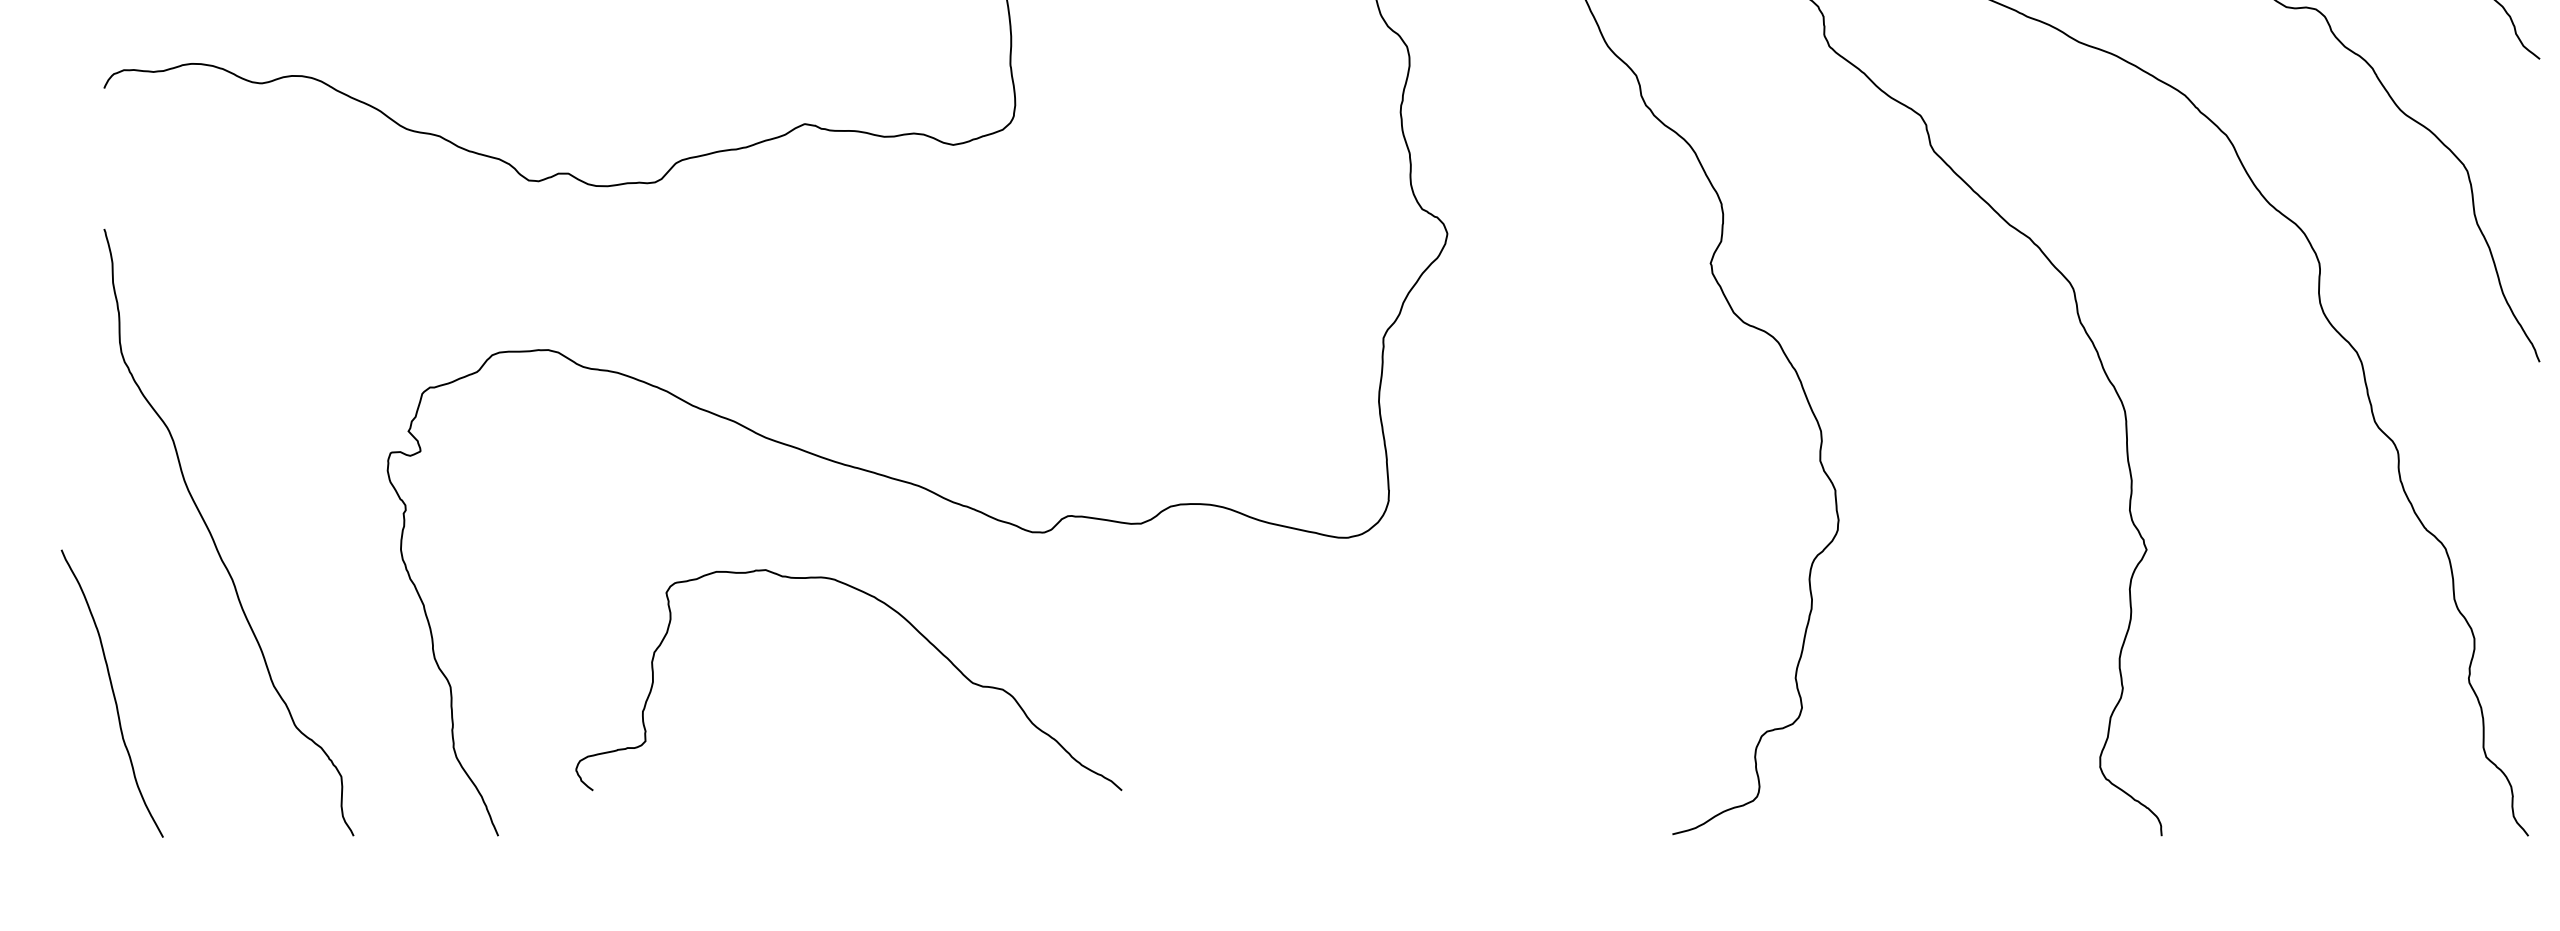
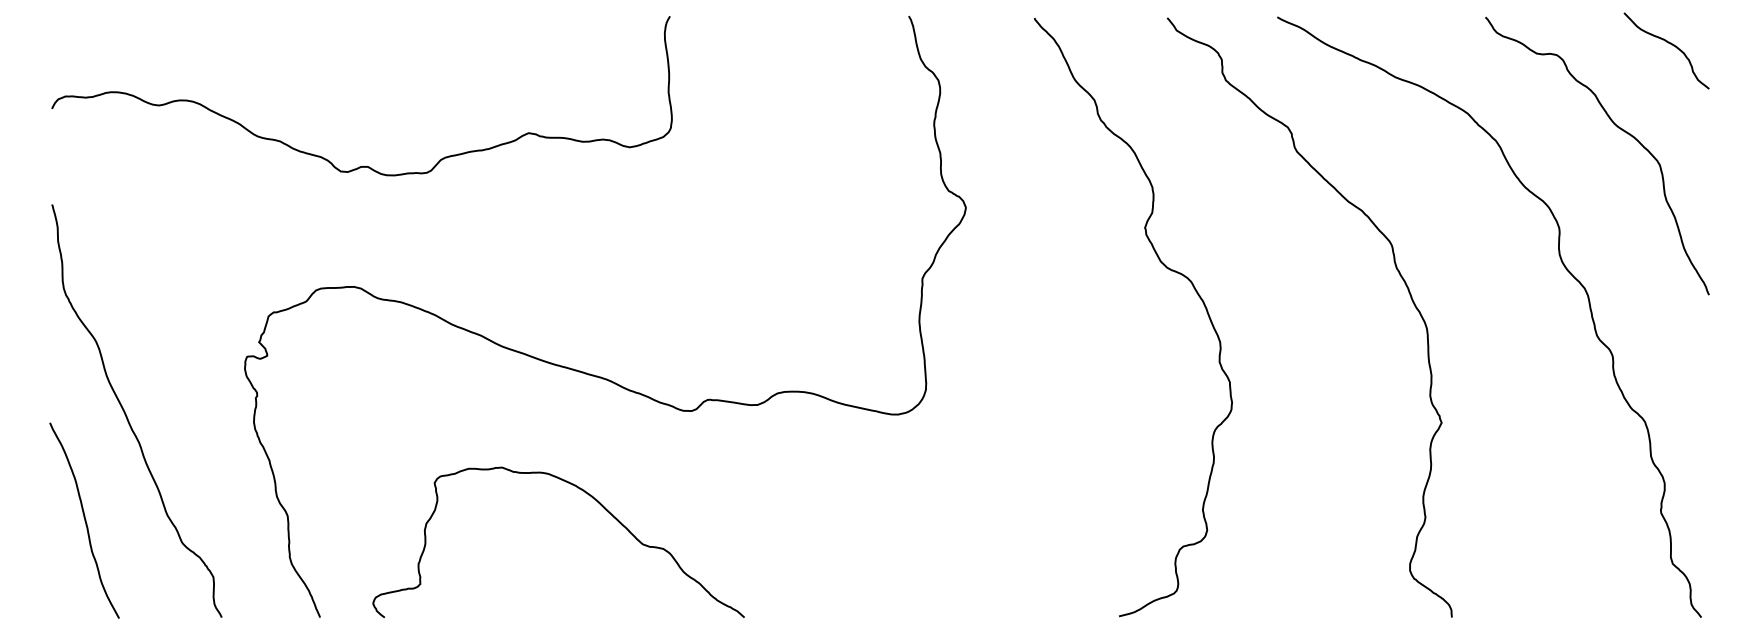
curve: (899, 616) -> (593, 499), moved
curve: (112, 693) -> (84, 520), moved

